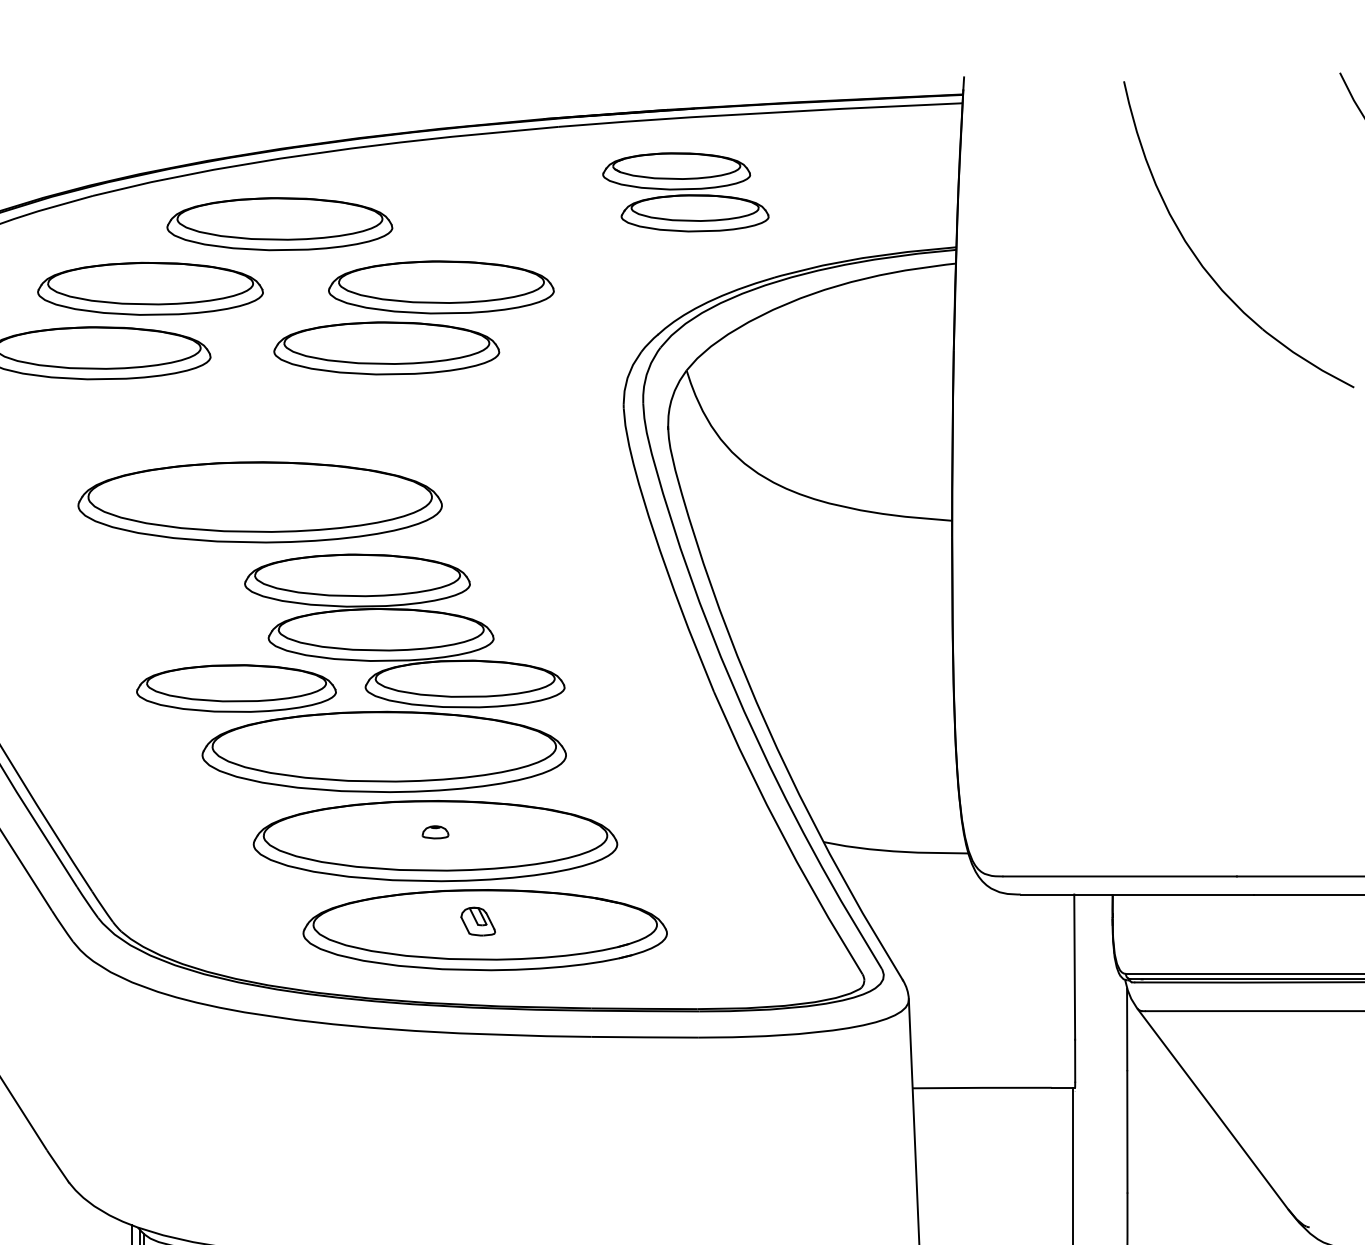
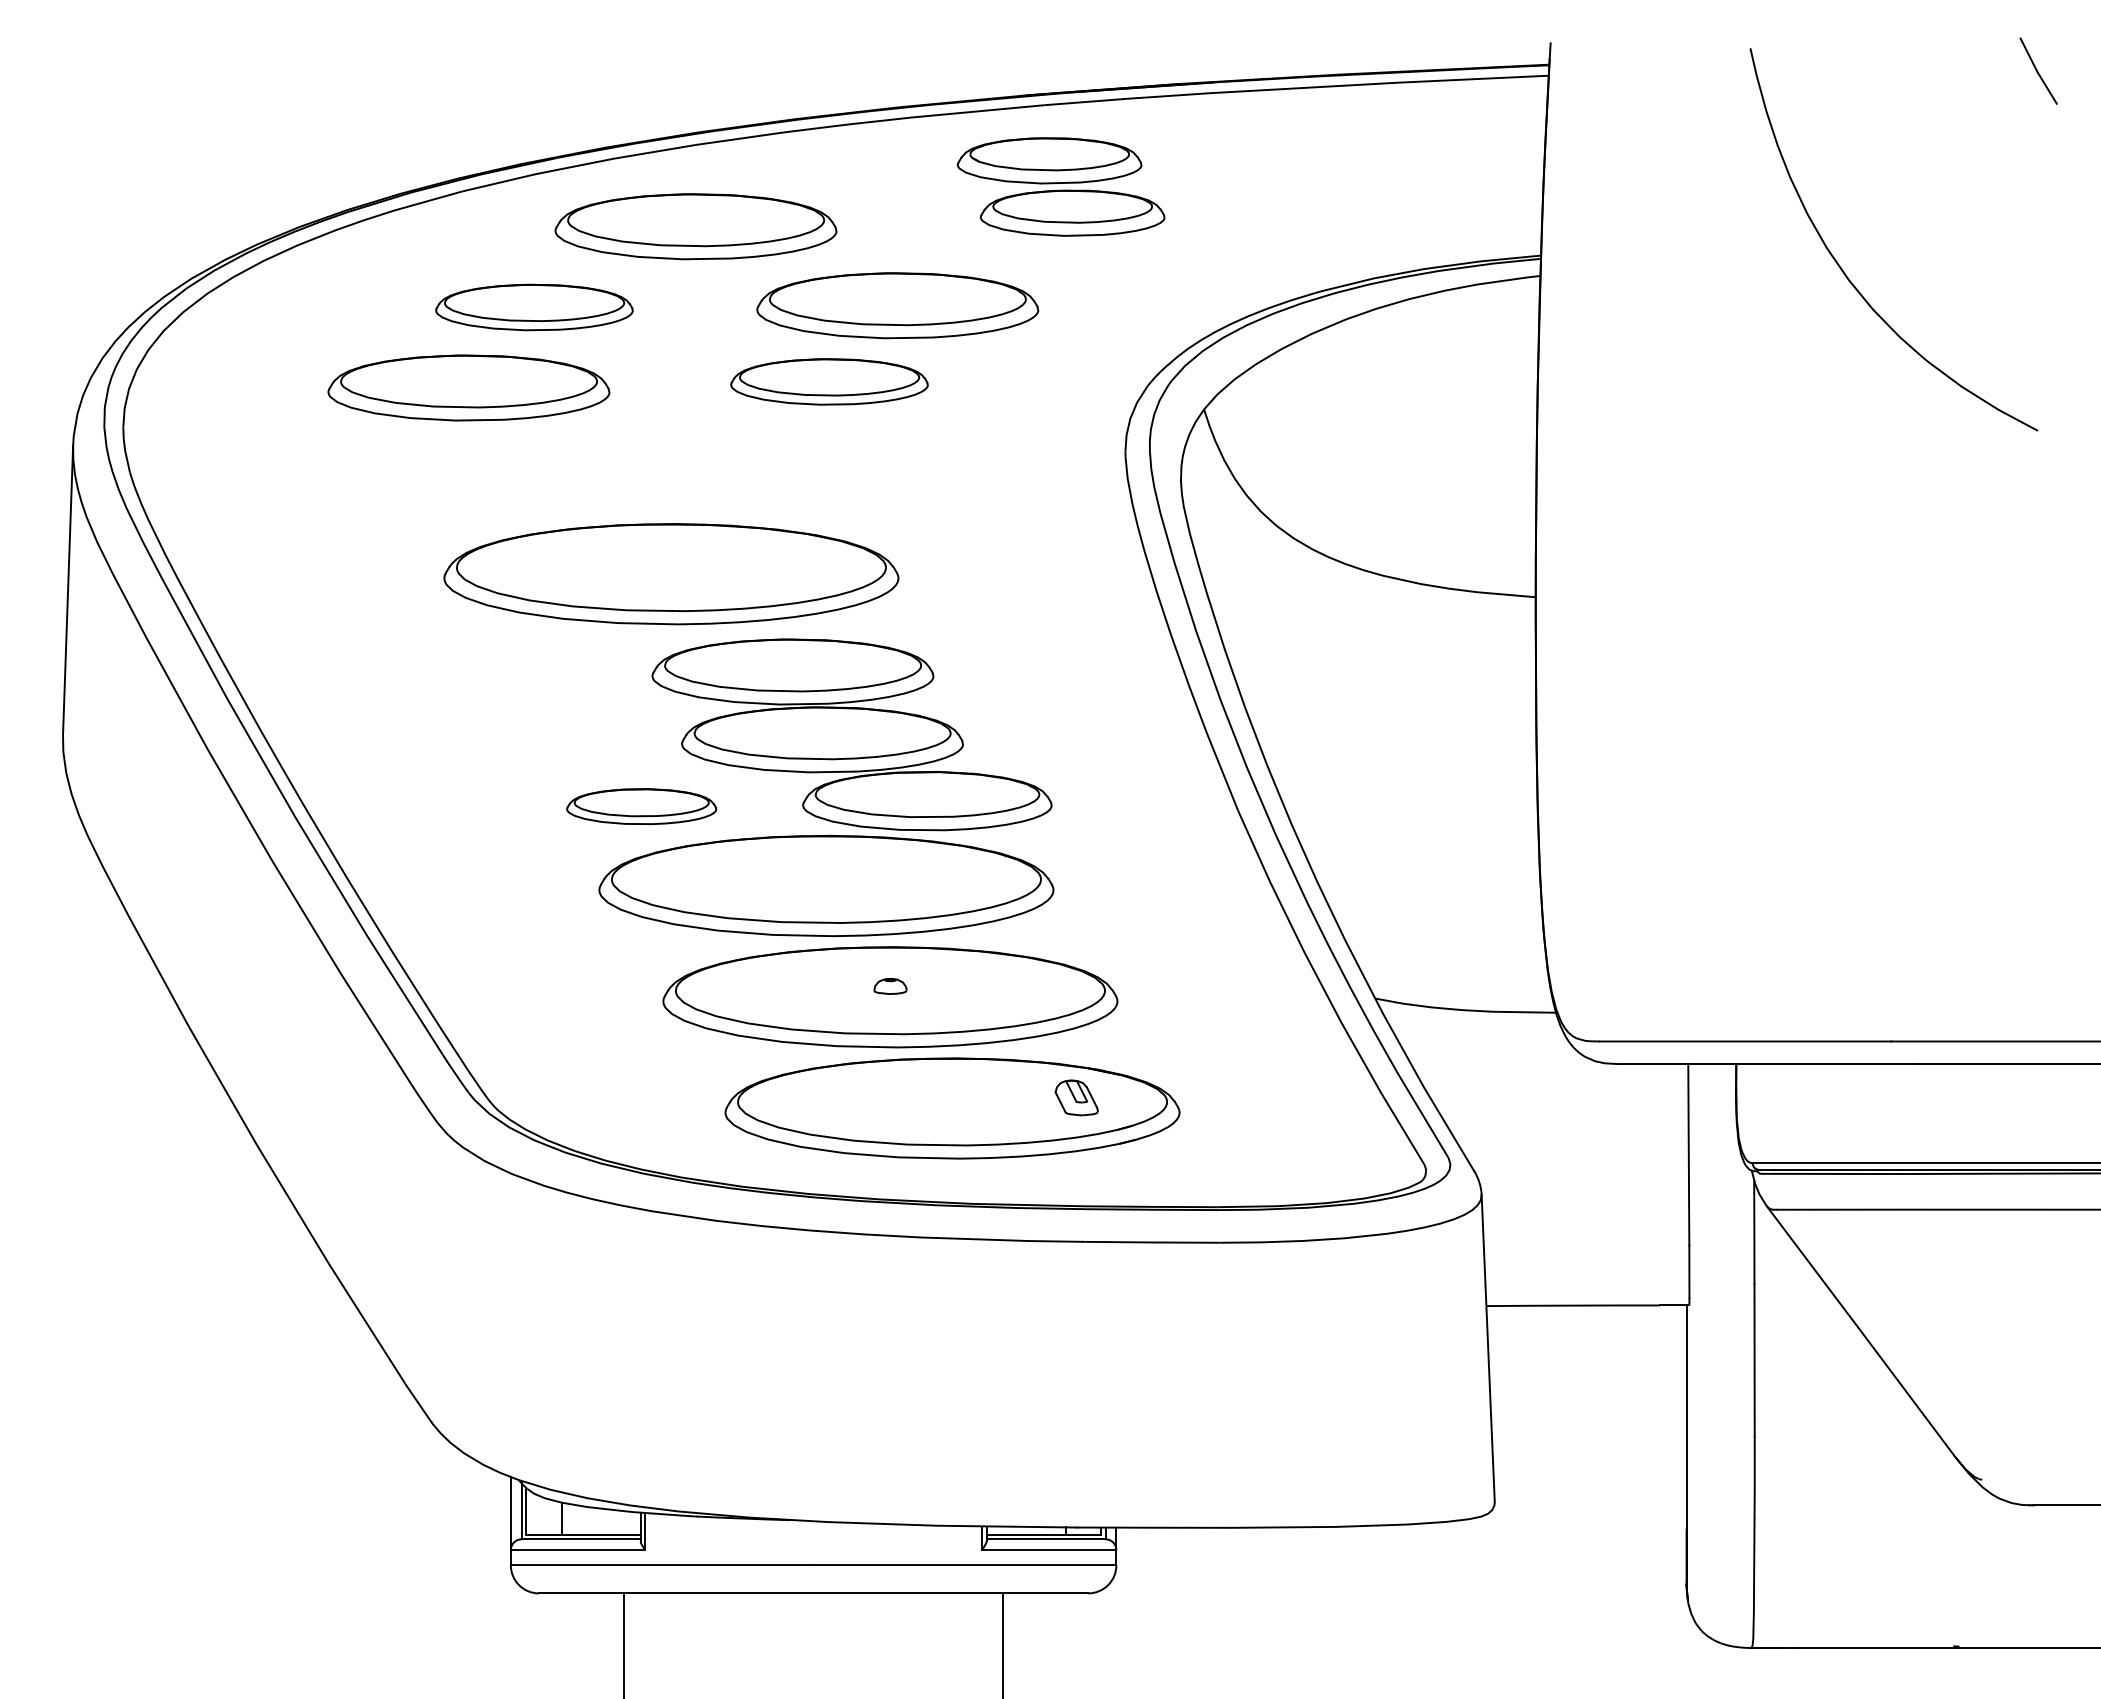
part: (686, 191) -> (1061, 186), moved
part: (150, 288) -> (534, 307), size x0.7
part: (386, 348) -> (829, 381), size x0.7
part: (236, 688) -> (641, 806), size x0.6
part: (478, 921) -> (1076, 1097), moved

